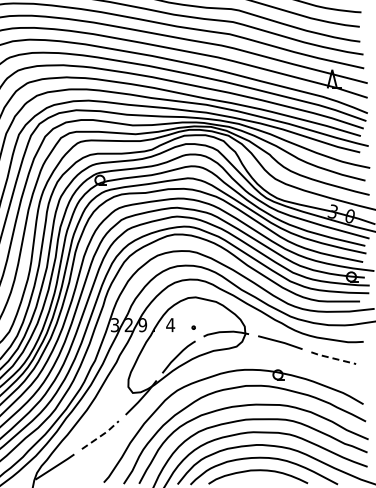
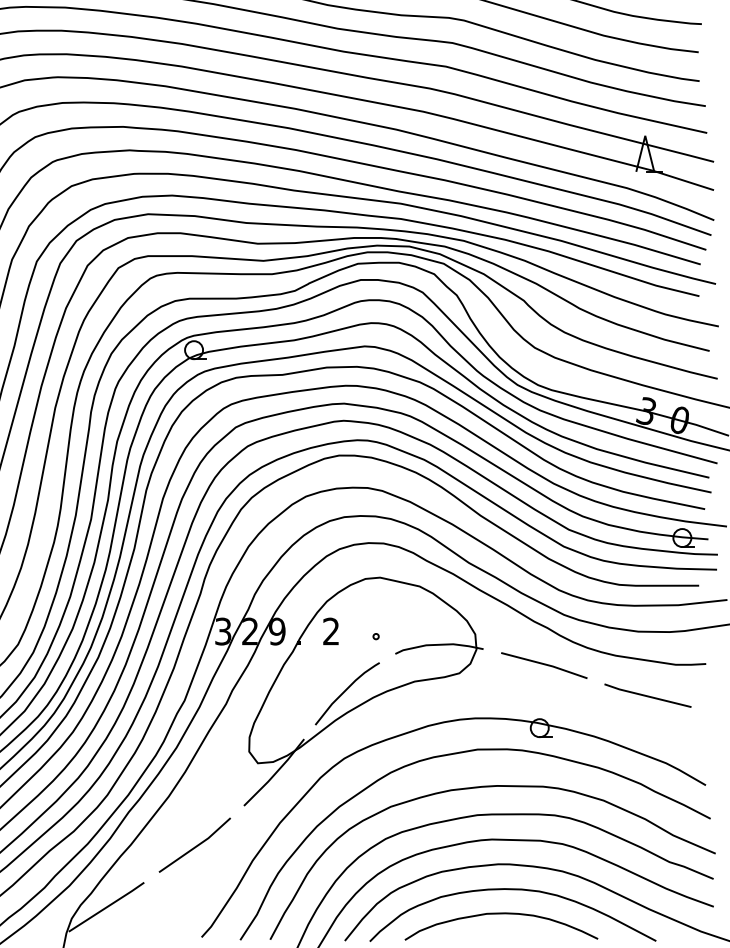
text: (170, 325) -> (331, 632), 4 -> 2
line: (333, 358) -> (647, 696), dashed -> solid
line: (101, 435) -> (197, 845), dashed -> solid

